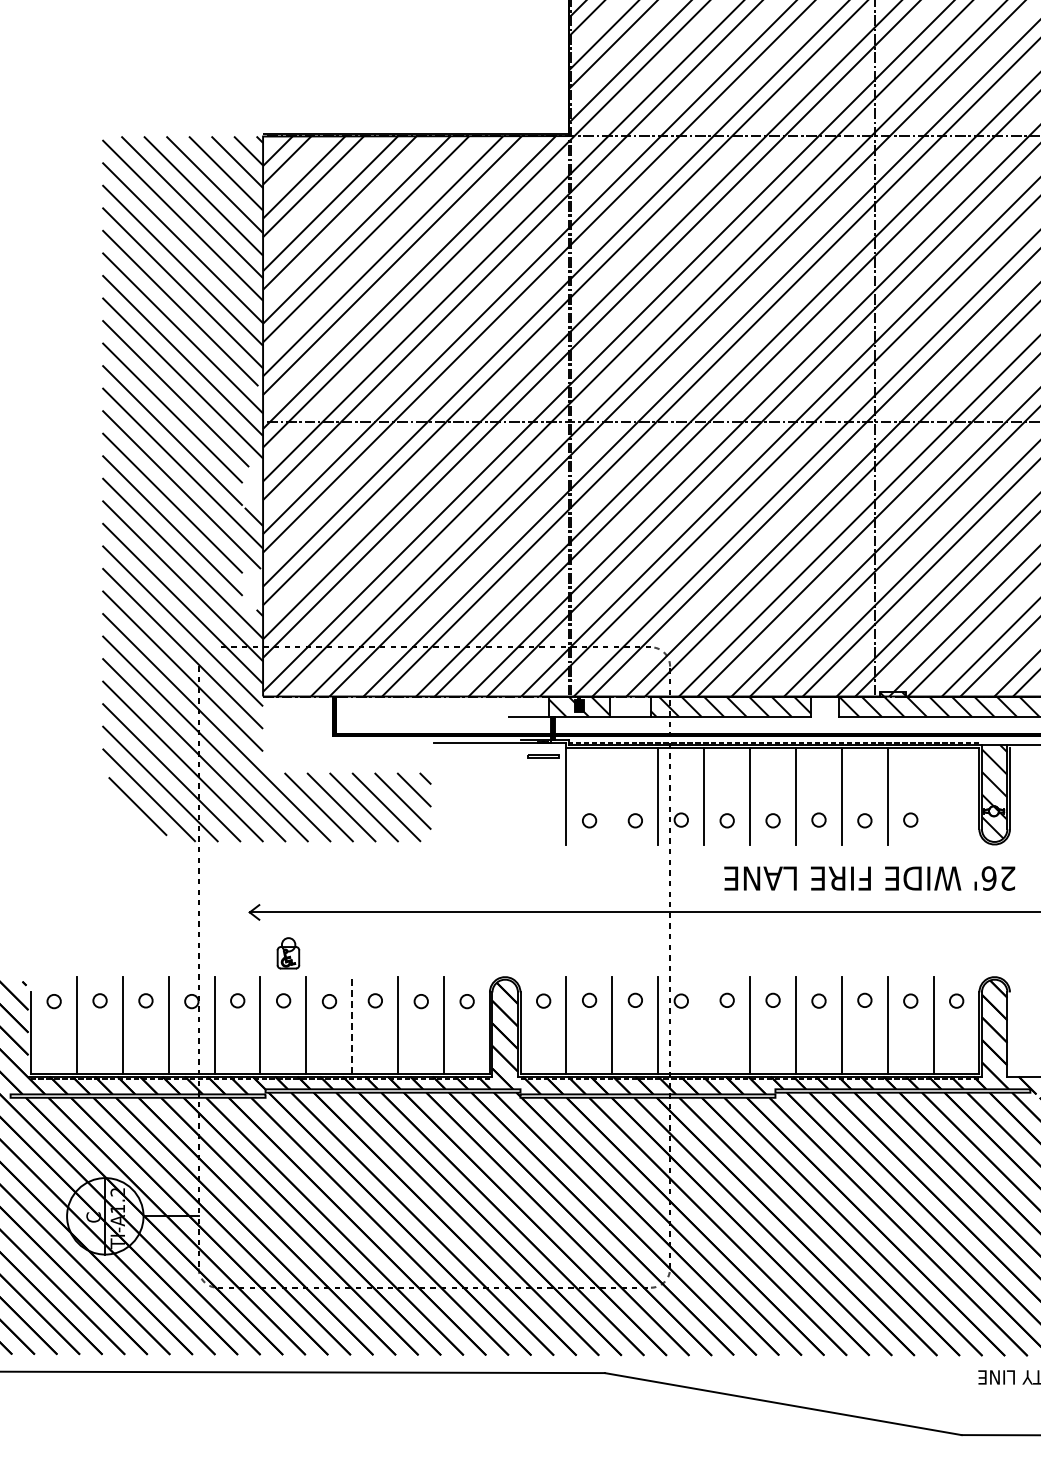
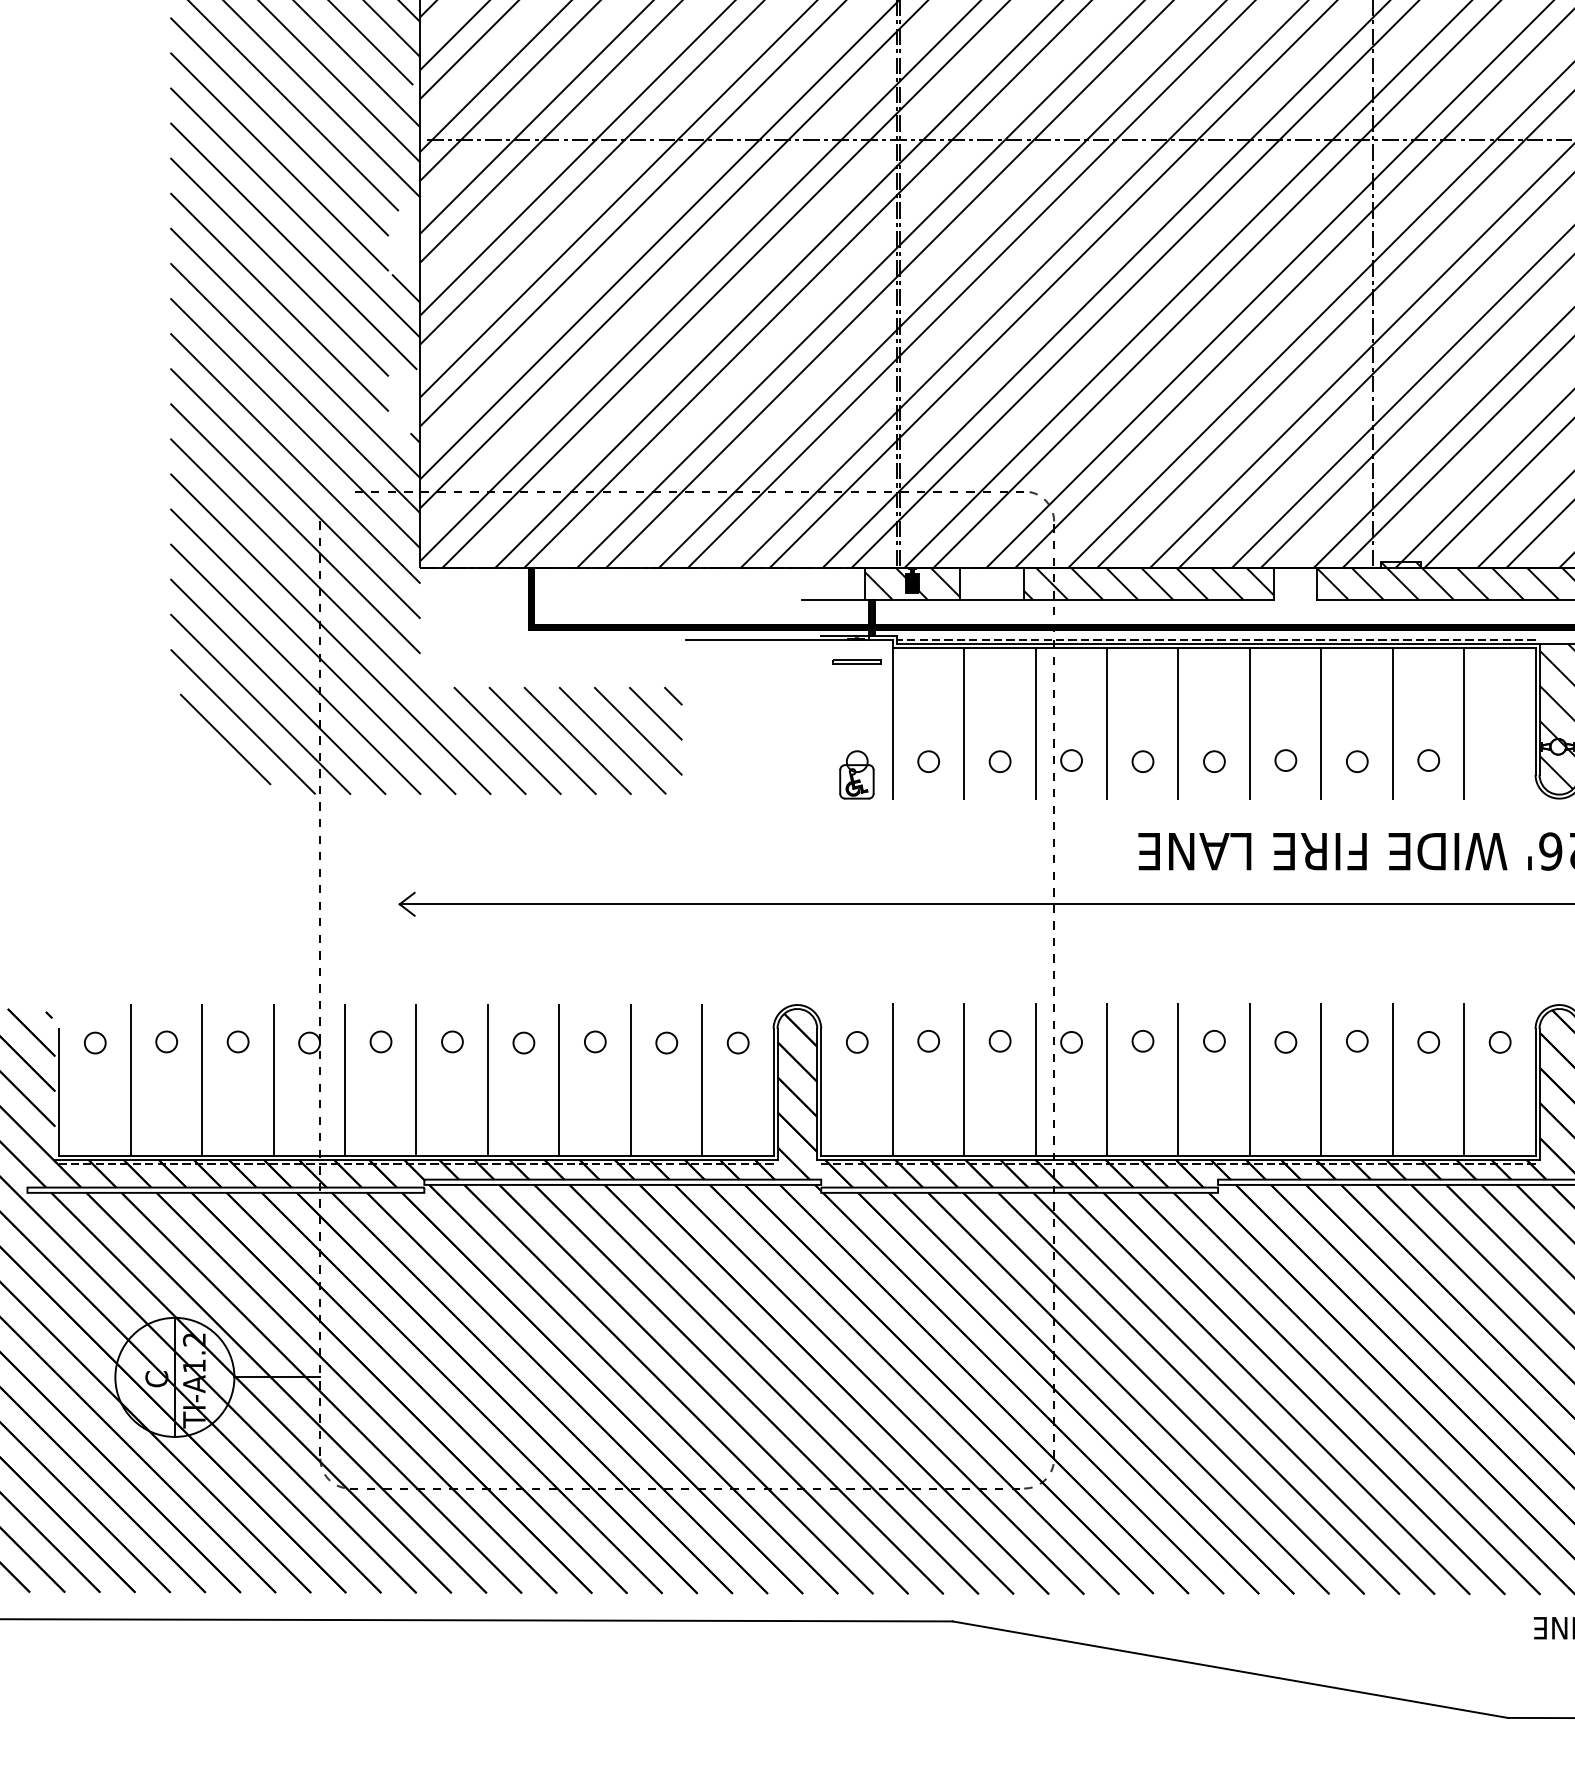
line: (612, 795) -> (964, 722), added
line: (933, 795) -> (1464, 722), added
part: (288, 953) -> (857, 775), moved
line: (704, 1024) -> (1107, 1078), added
line: (352, 1025) -> (559, 1080), dashed -> solid

